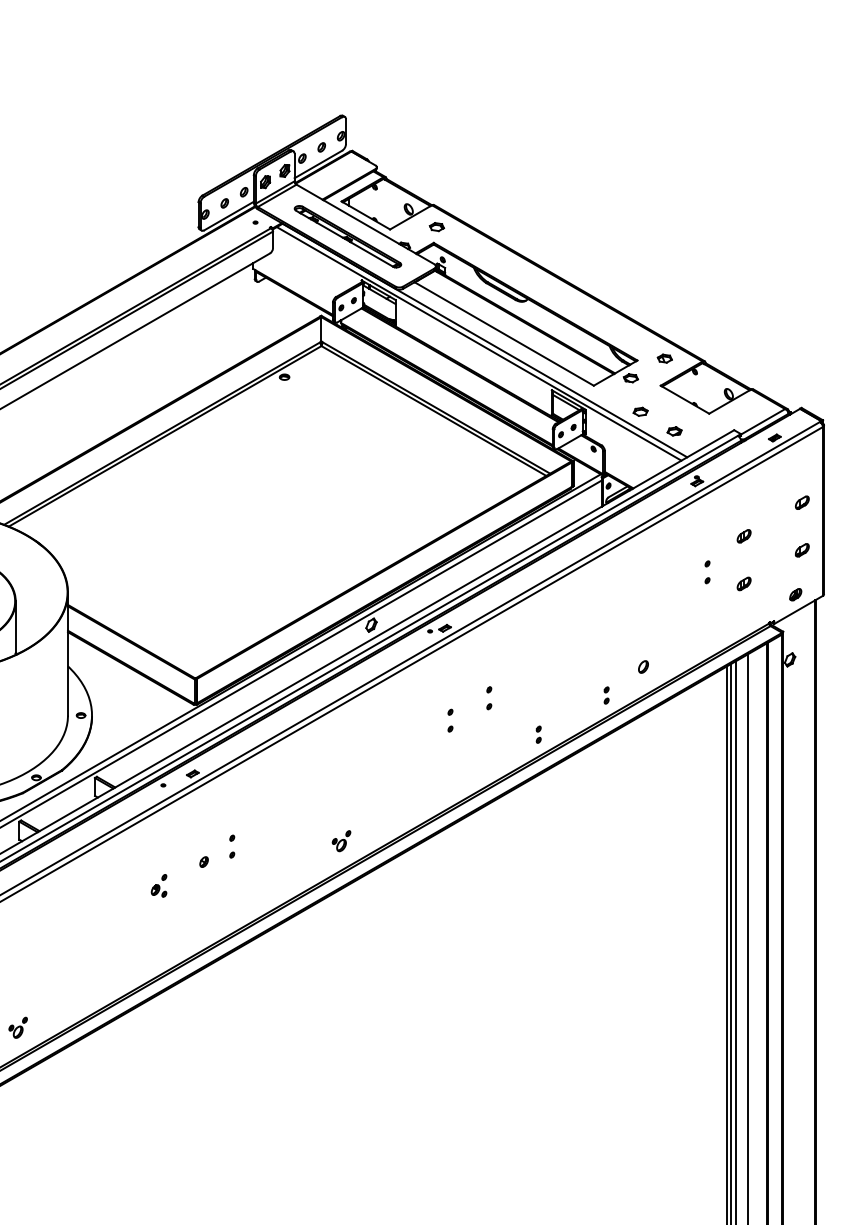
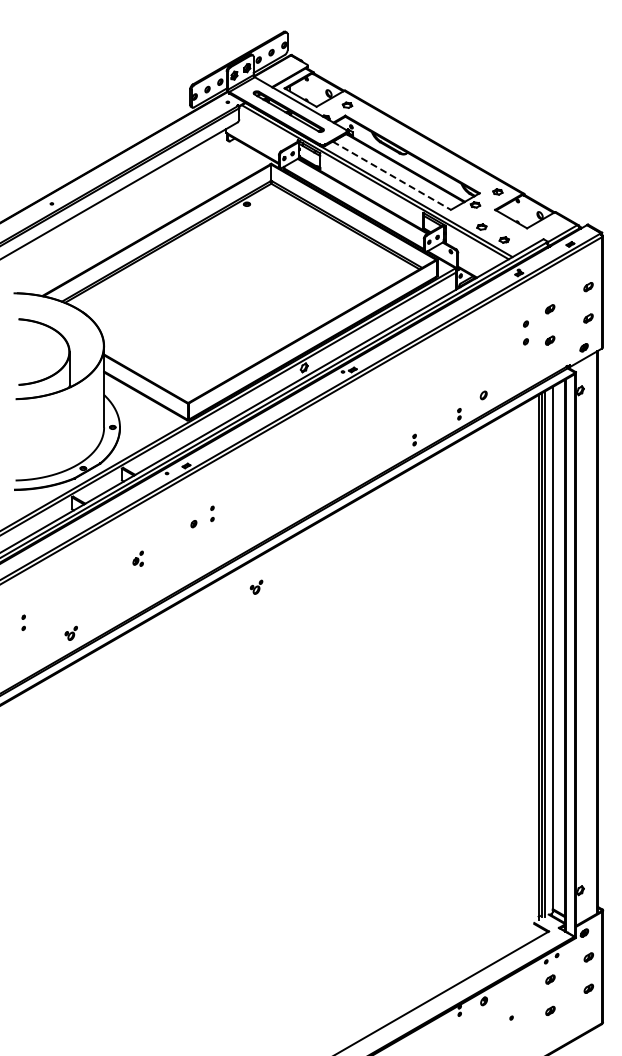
line: (505, 335) -> (392, 176), solid -> dashed
part: (706, 571) -> (525, 332), size x1.6
part: (488, 697) -> (381, 415), removed
part: (450, 720) -> (356, 430), removed
part: (341, 839) -> (256, 586), moved
part: (157, 885) -> (137, 558), moved

